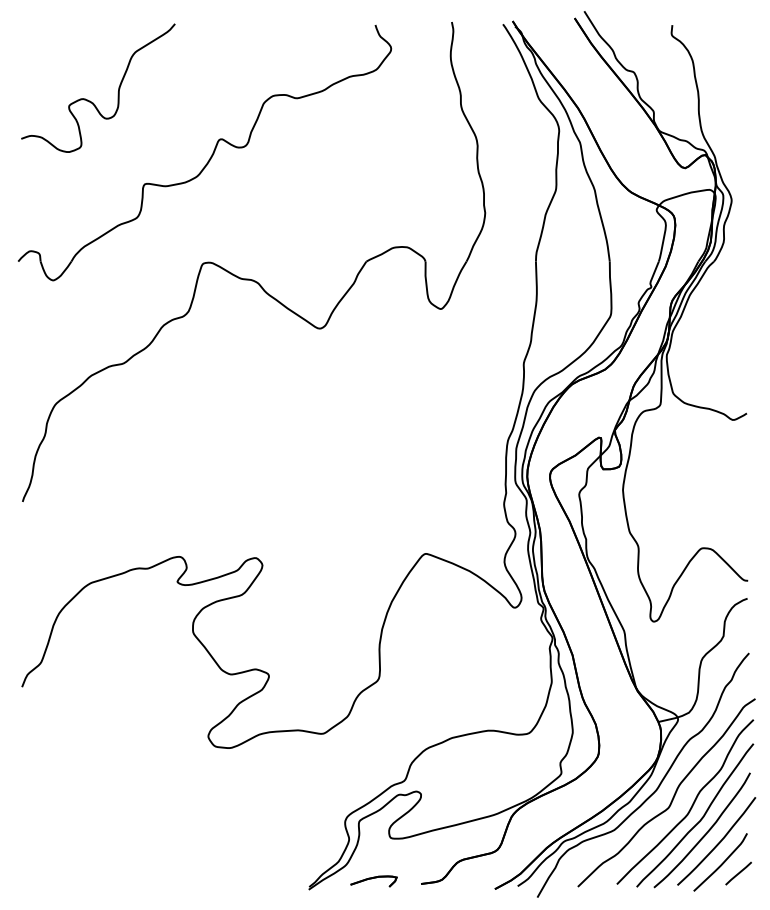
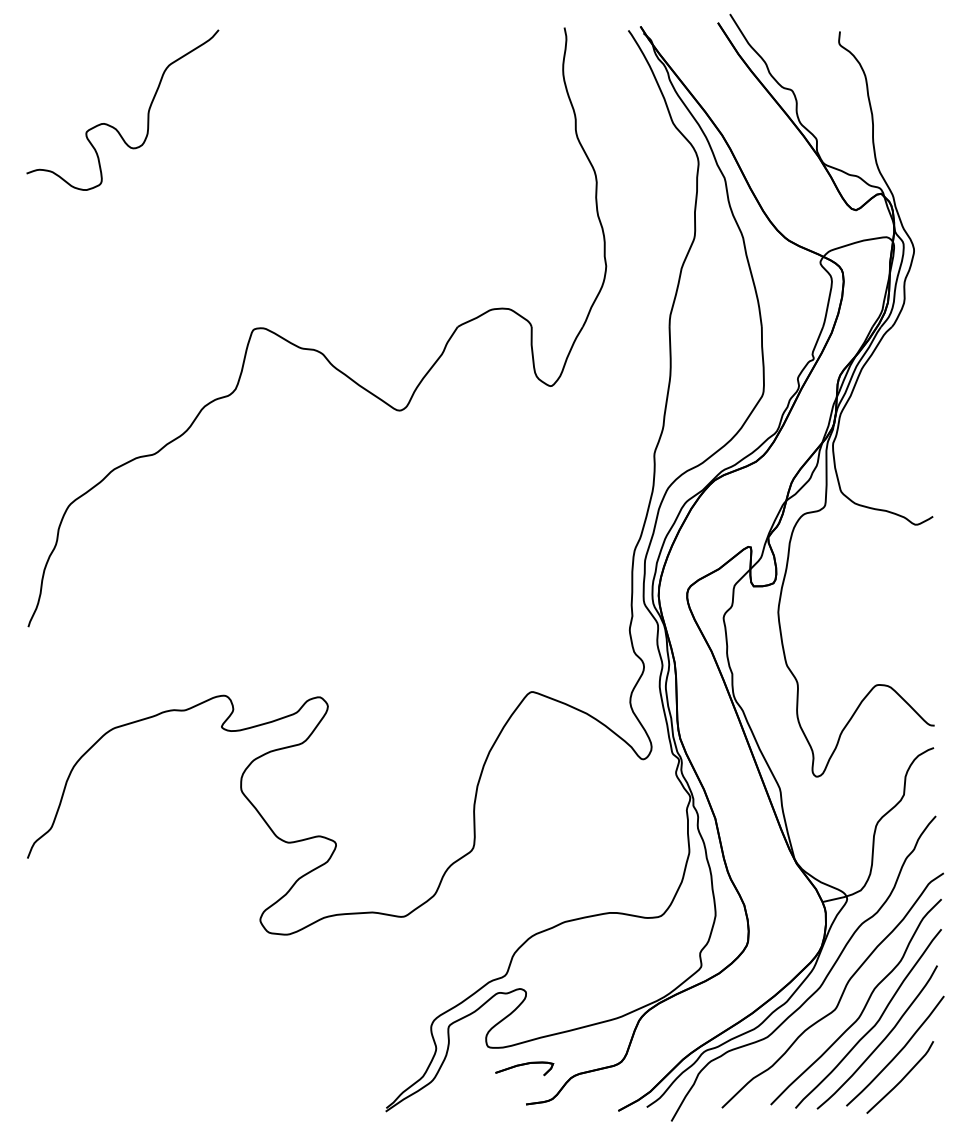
part: (205, 153) -> (256, 191), removed
line: (738, 873) -> (922, 1091), removed
part: (373, 881) -> (524, 1068), moved

